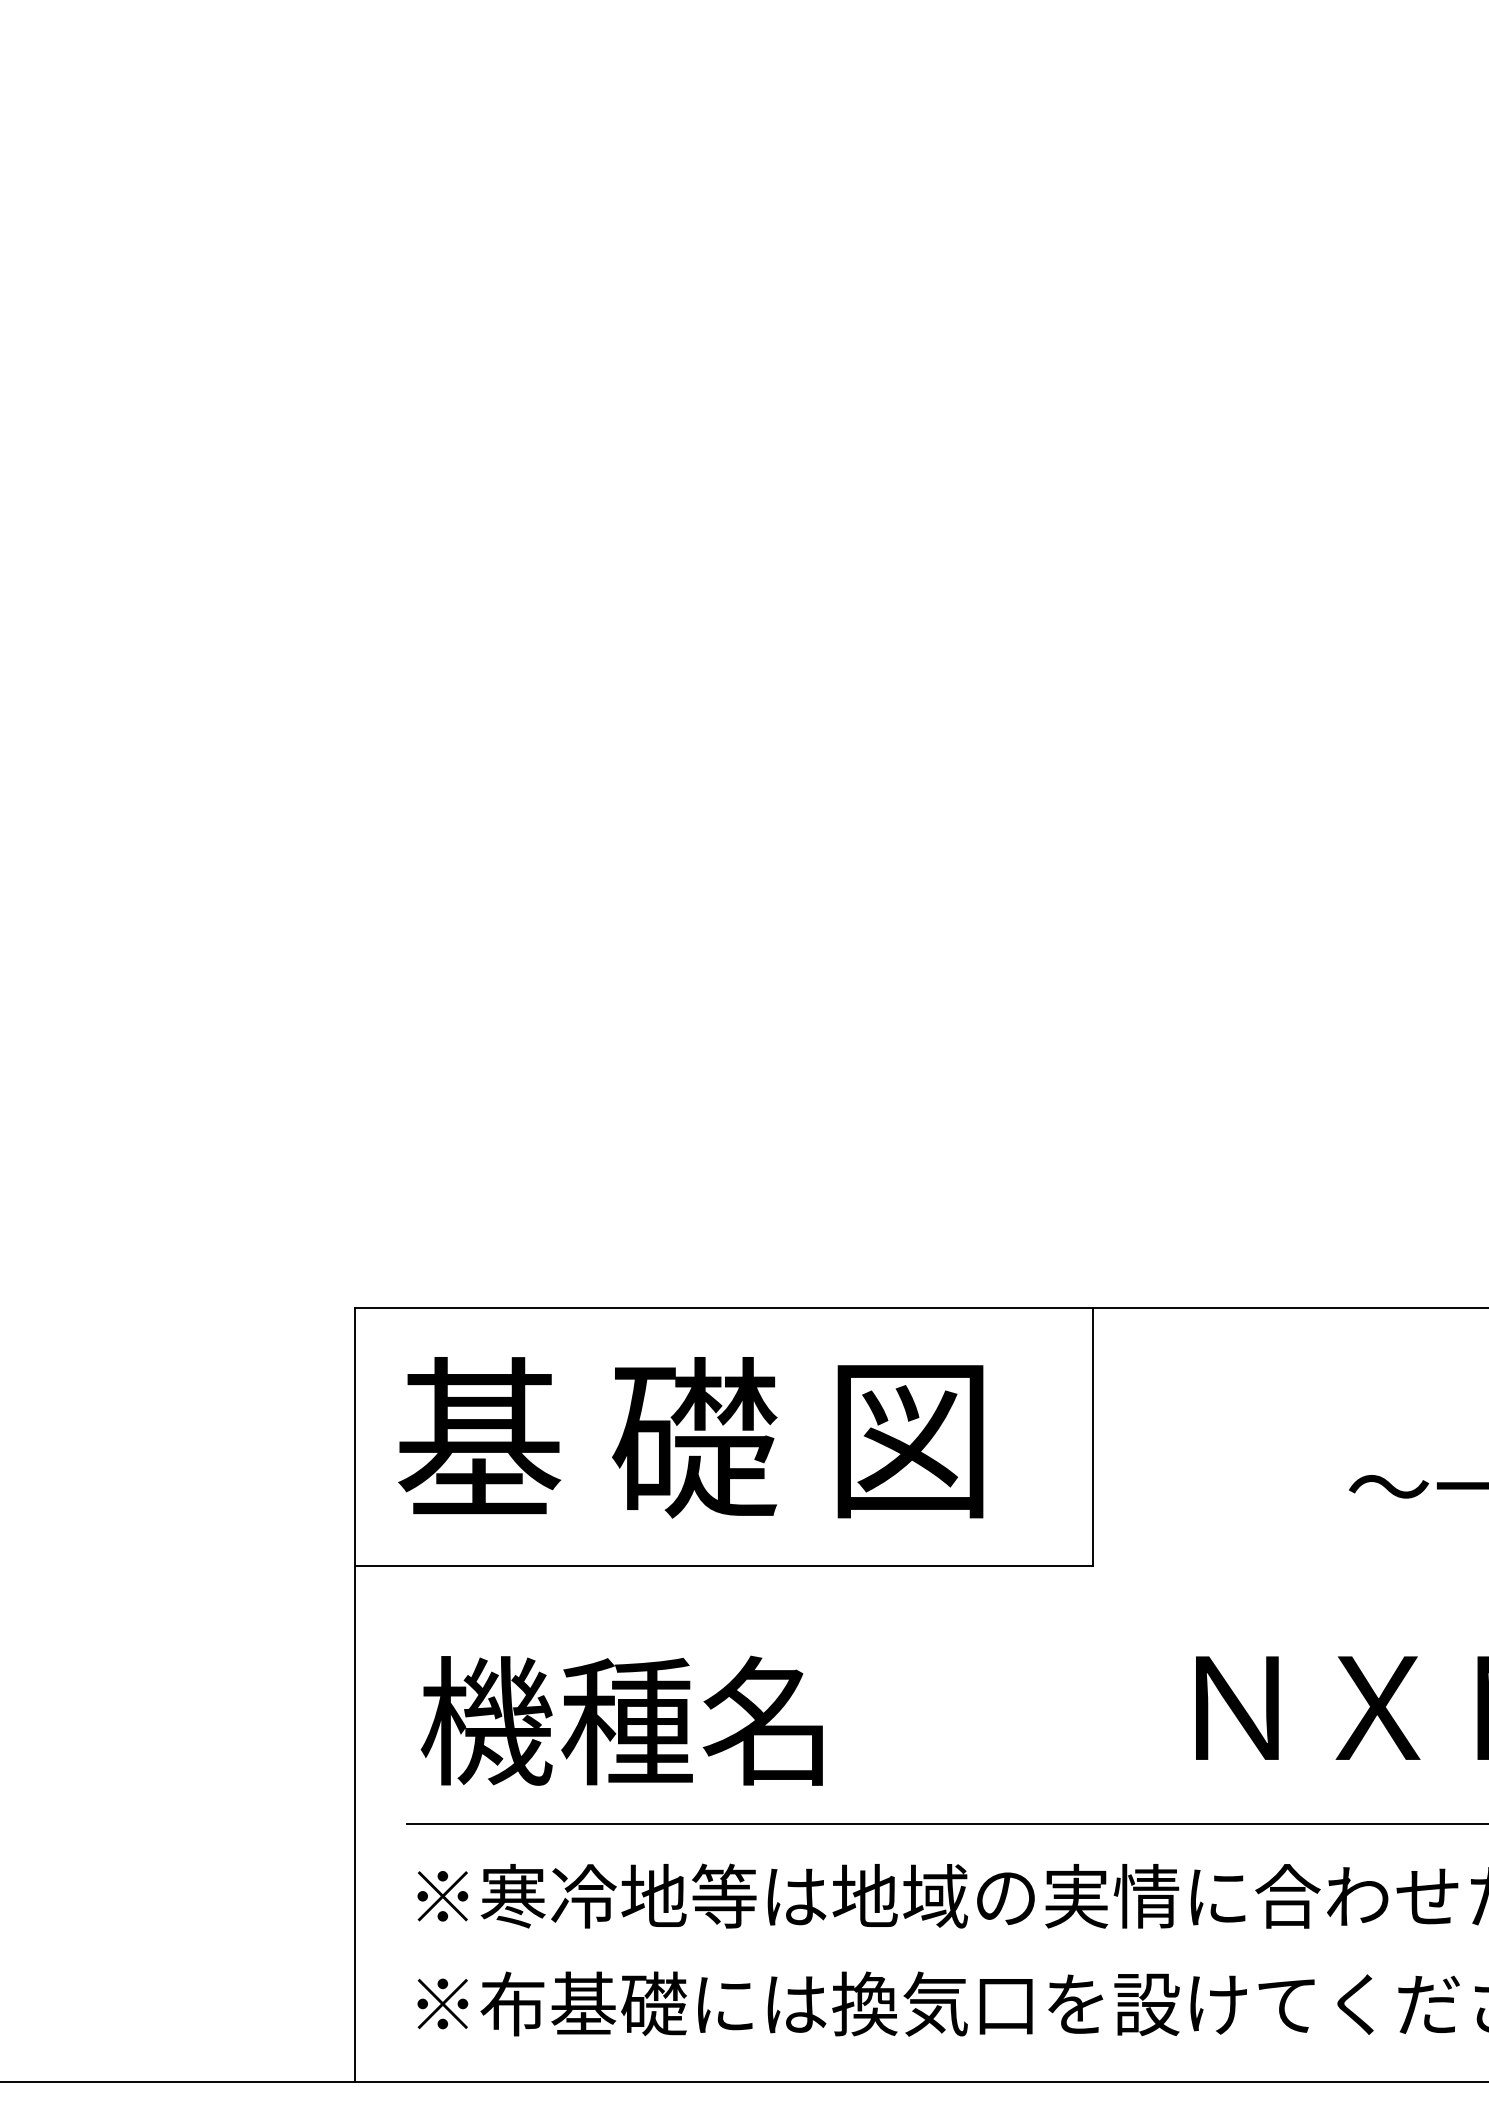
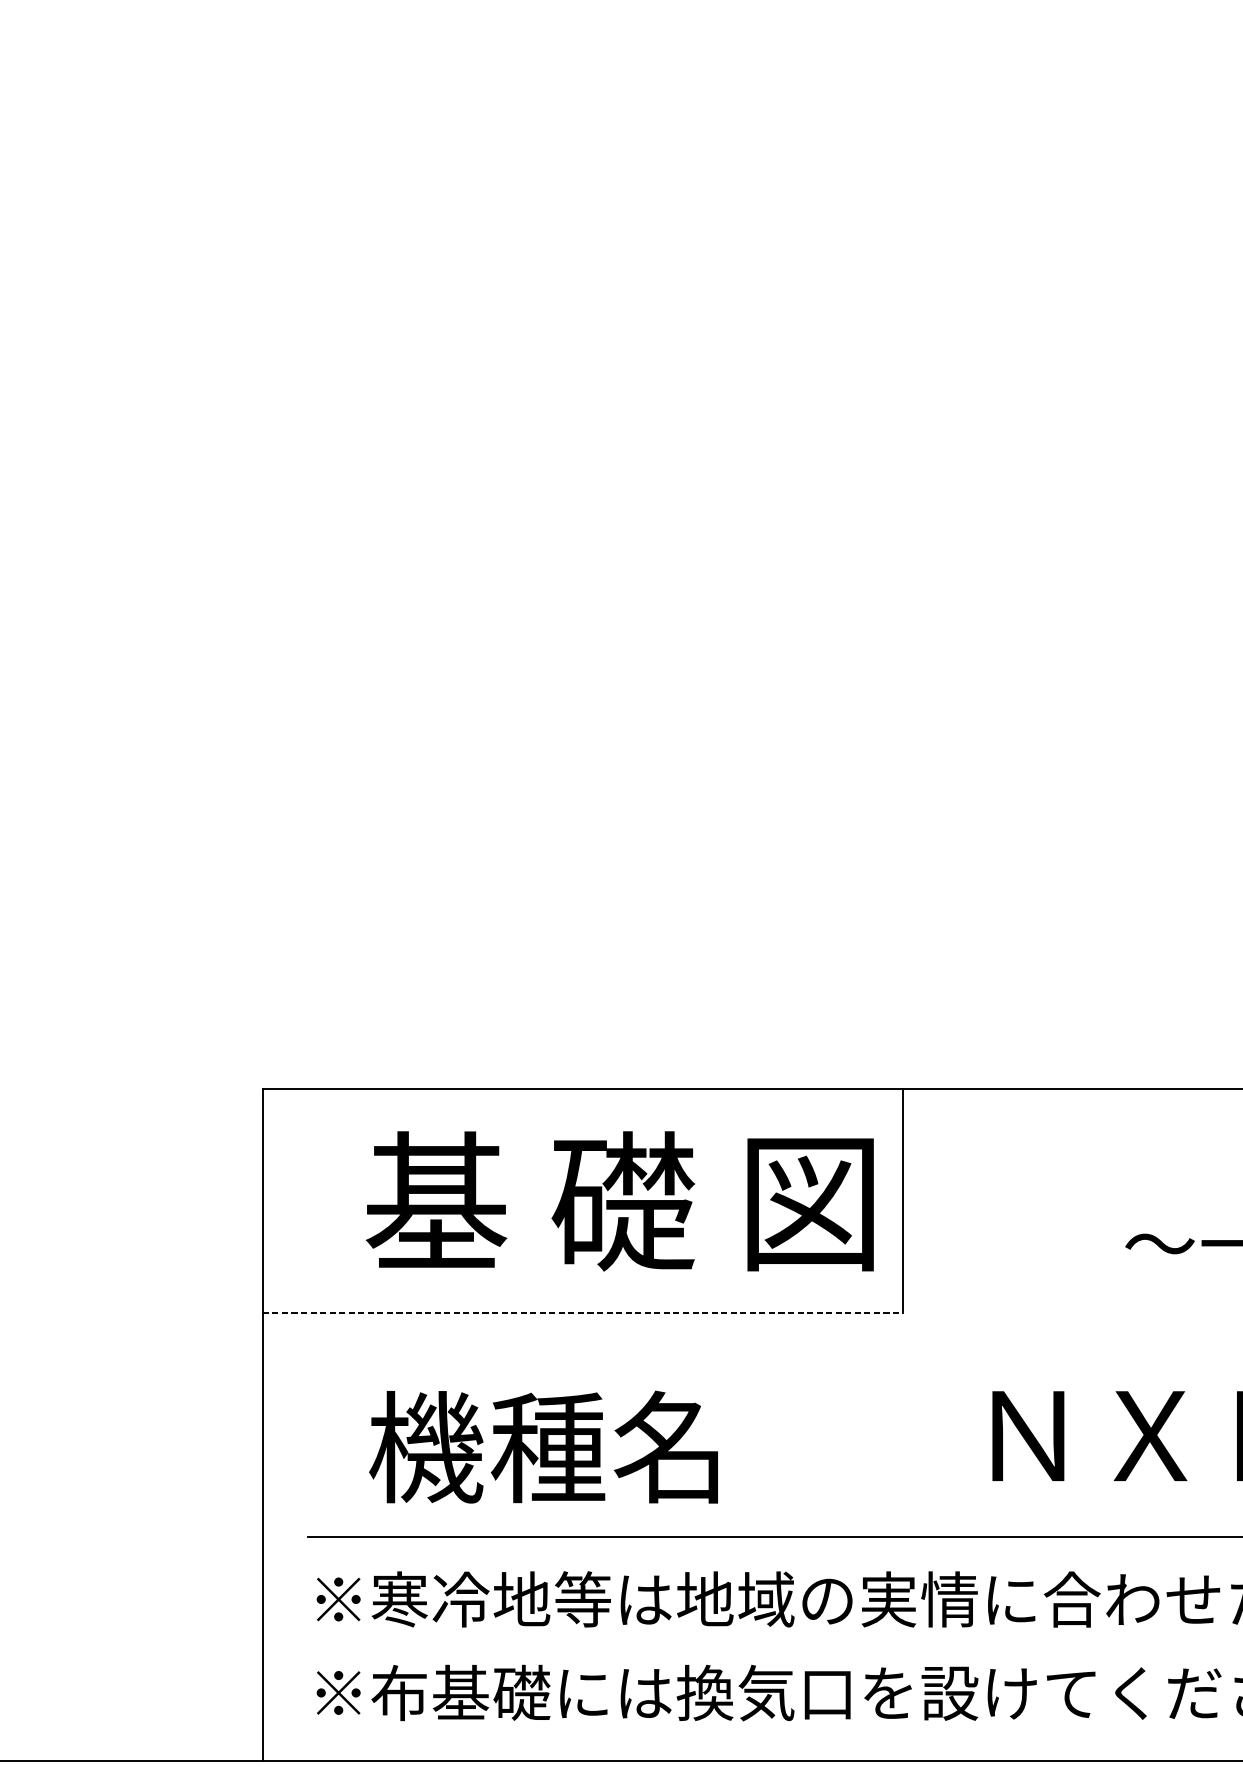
text: (690, 1437) -> (619, 1201), moved
line: (724, 1566) -> (583, 1313), solid -> dashed
text: (621, 1720) -> (543, 1446), moved

